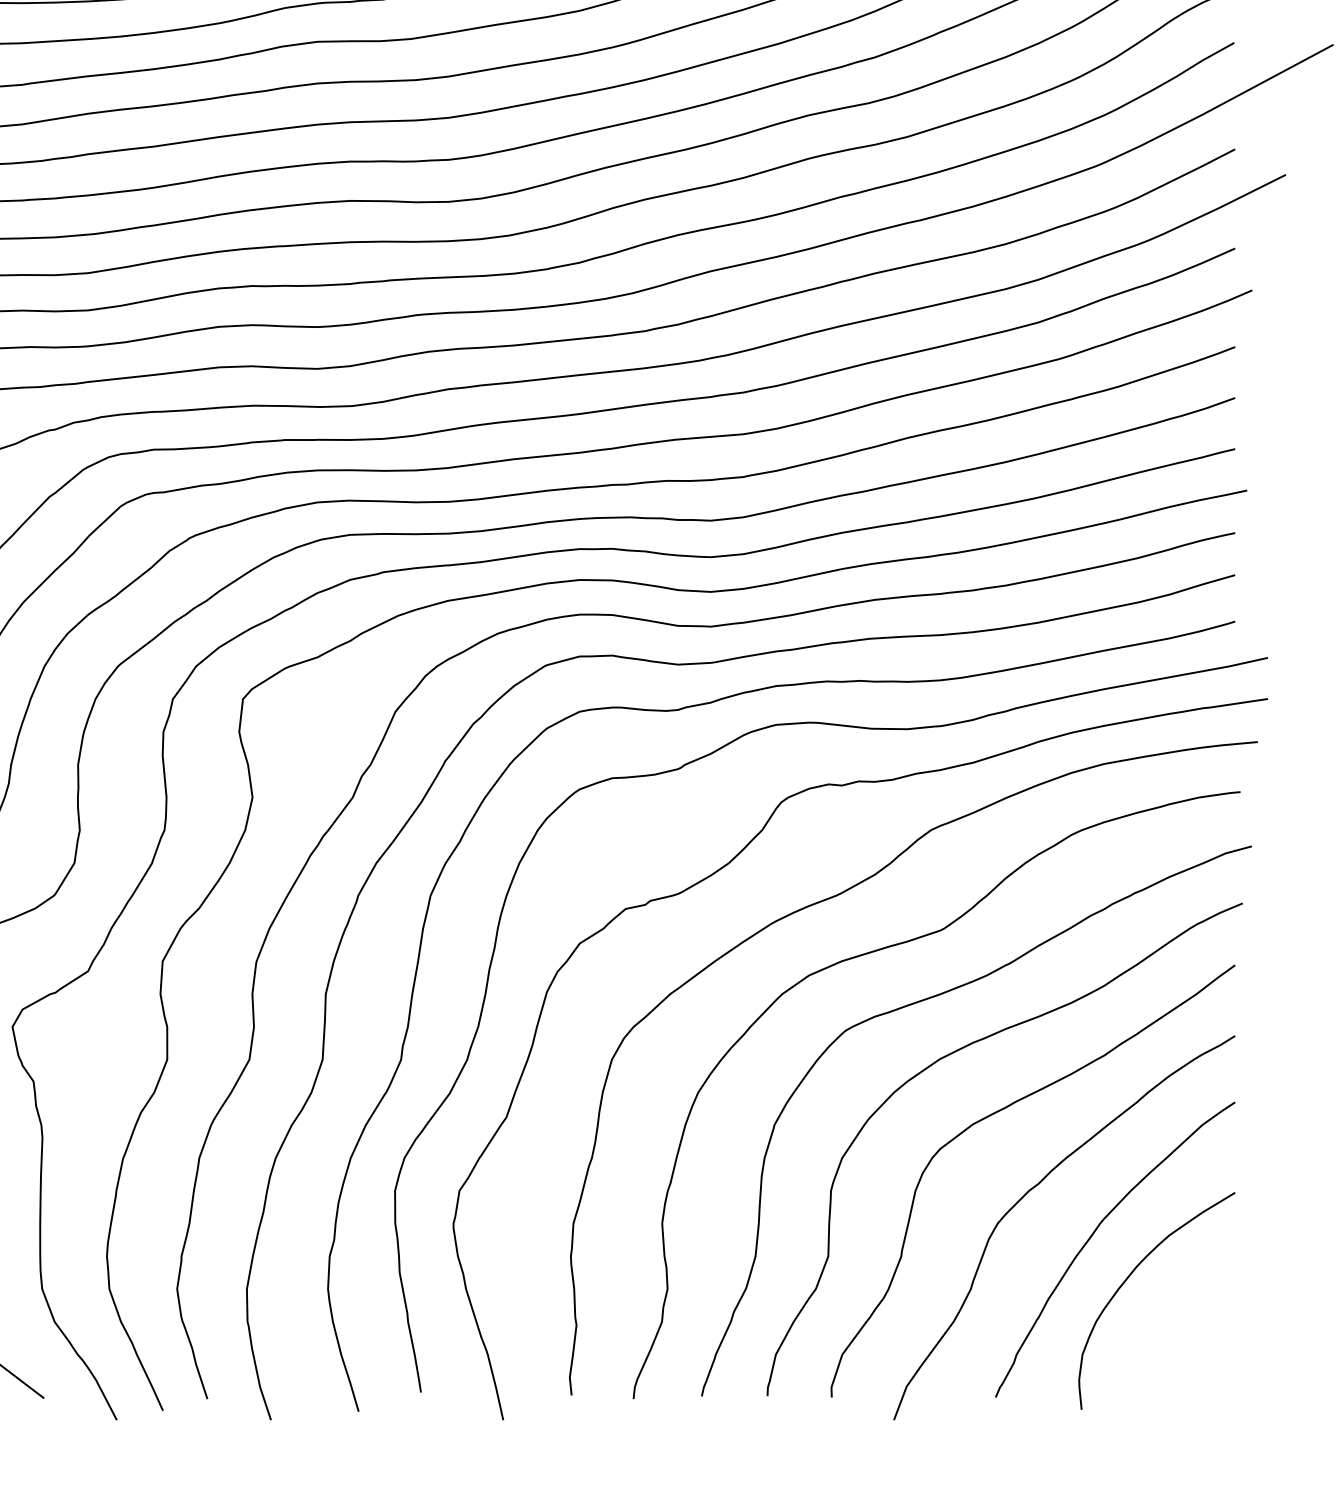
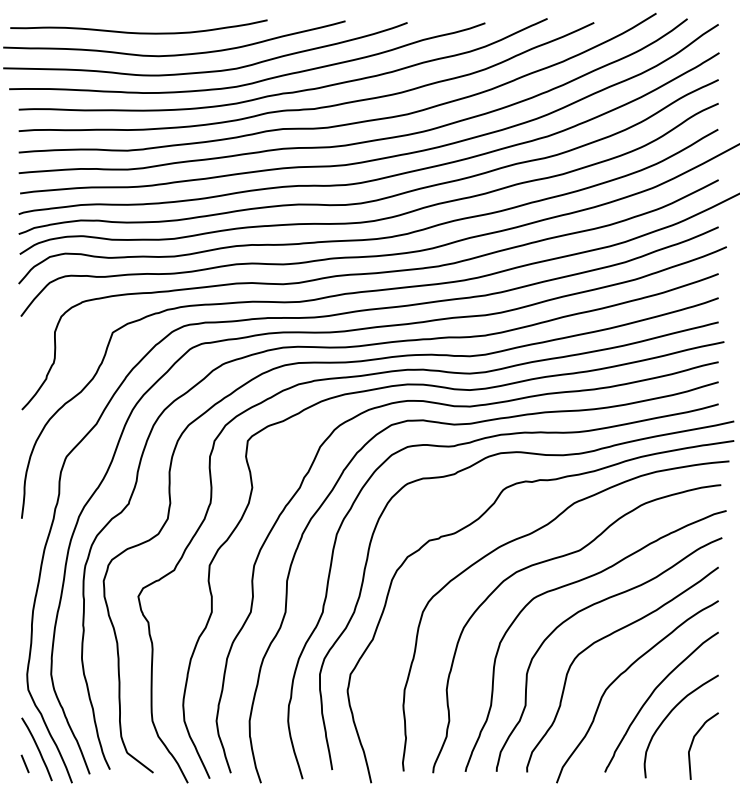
curve: (1182, 1334) -> (693, 742), added

